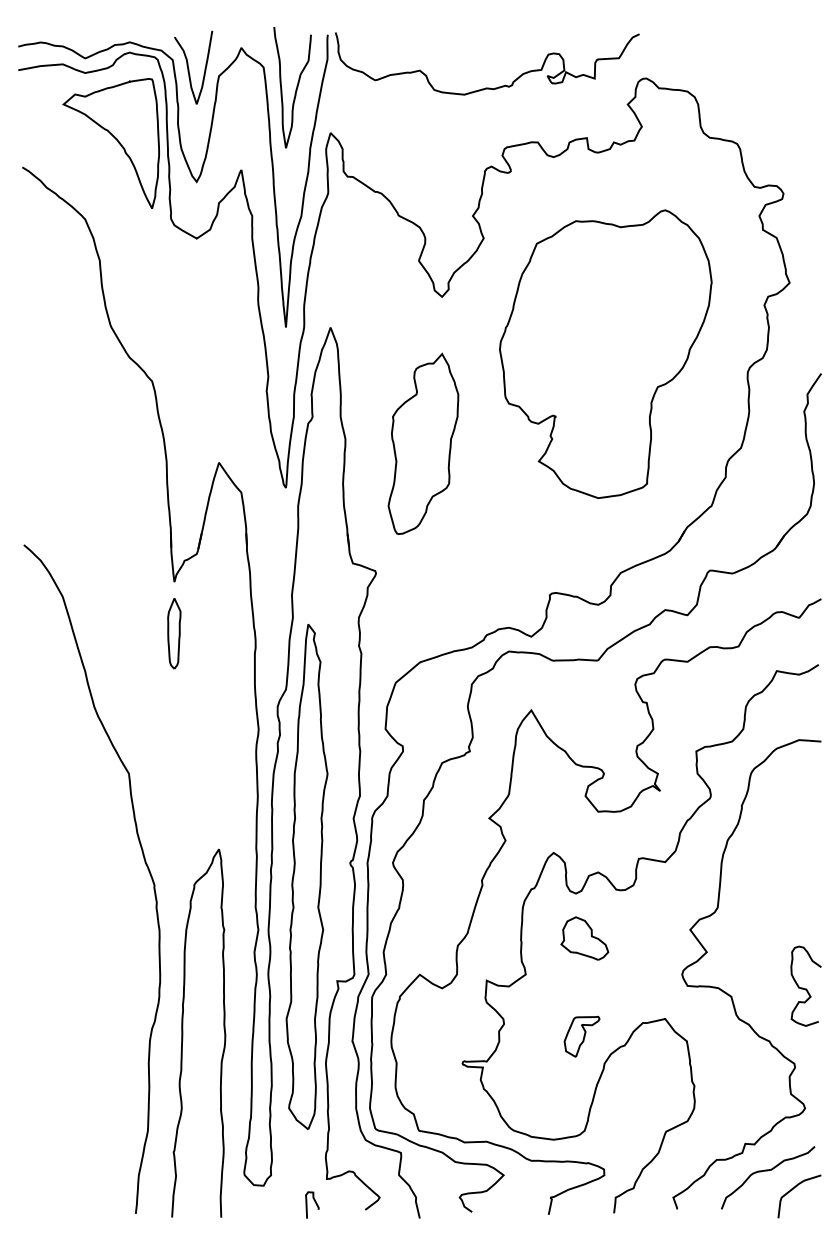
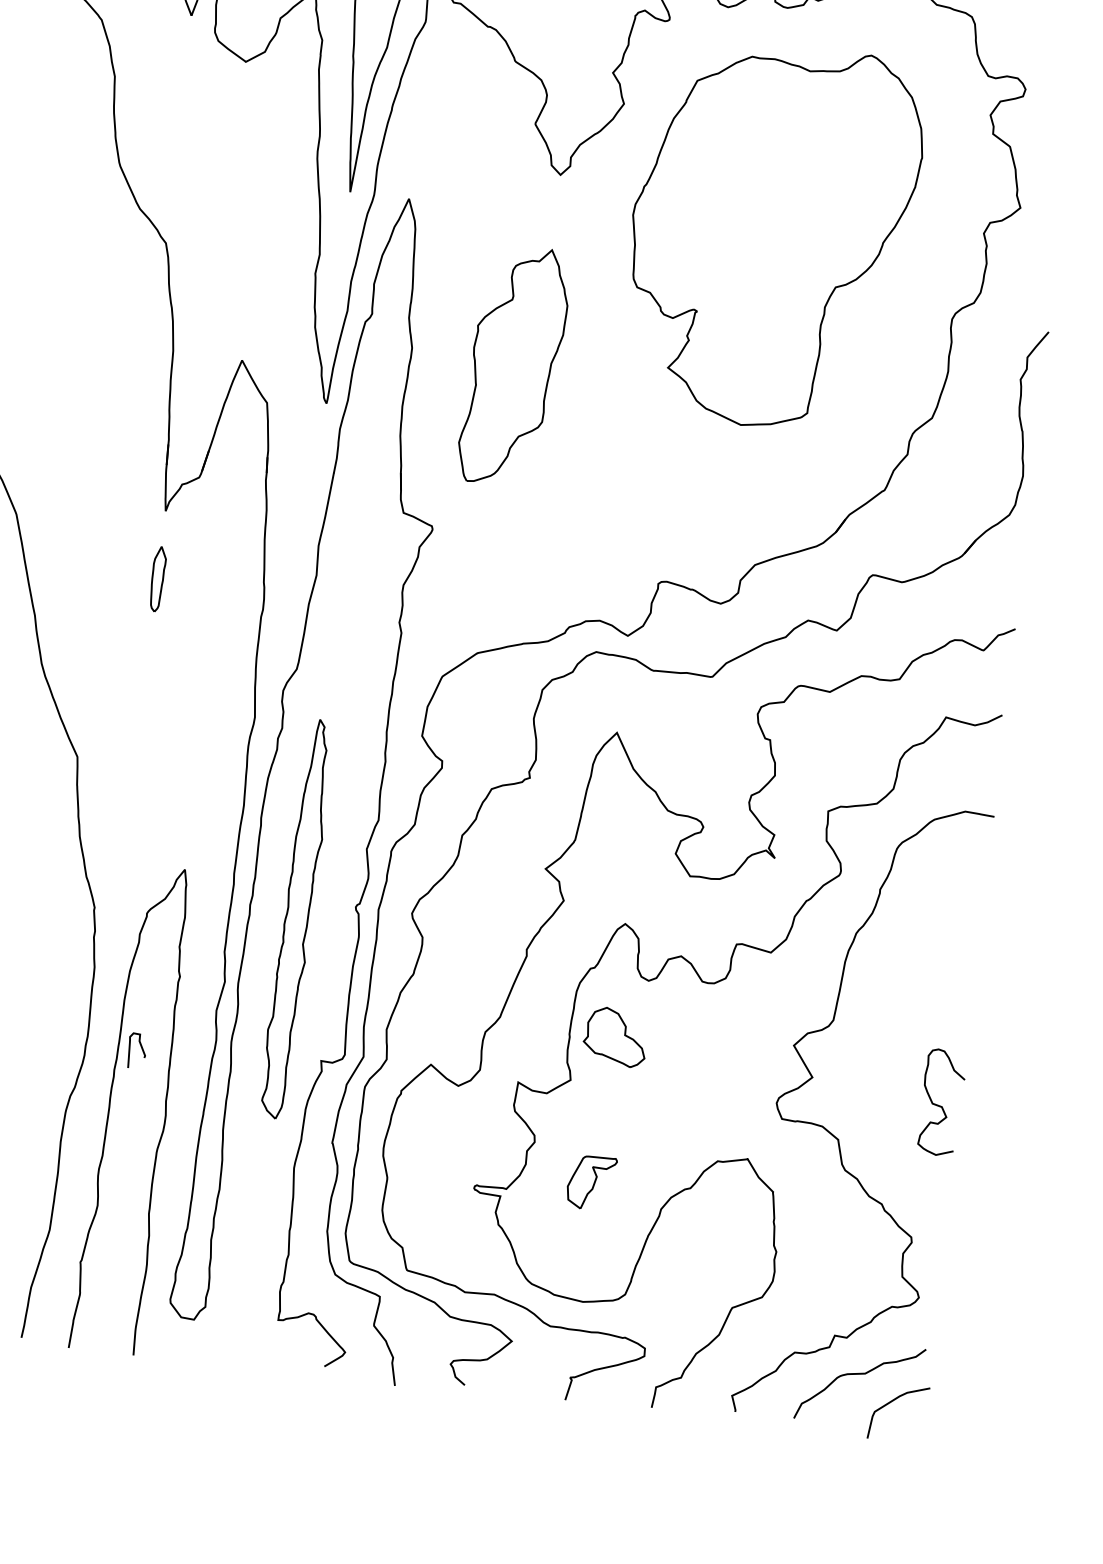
part: (605, 354) -> (771, 236), moved
part: (174, 633) -> (158, 578), size x0.7
part: (306, 876) -> (296, 918), size x0.6
part: (584, 938) -> (615, 1037), moved
curve: (803, 987) -> (938, 1103), moved
part: (581, 1036) -> (590, 1182), moved
curve: (314, 1202) -> (140, 1047), moved

